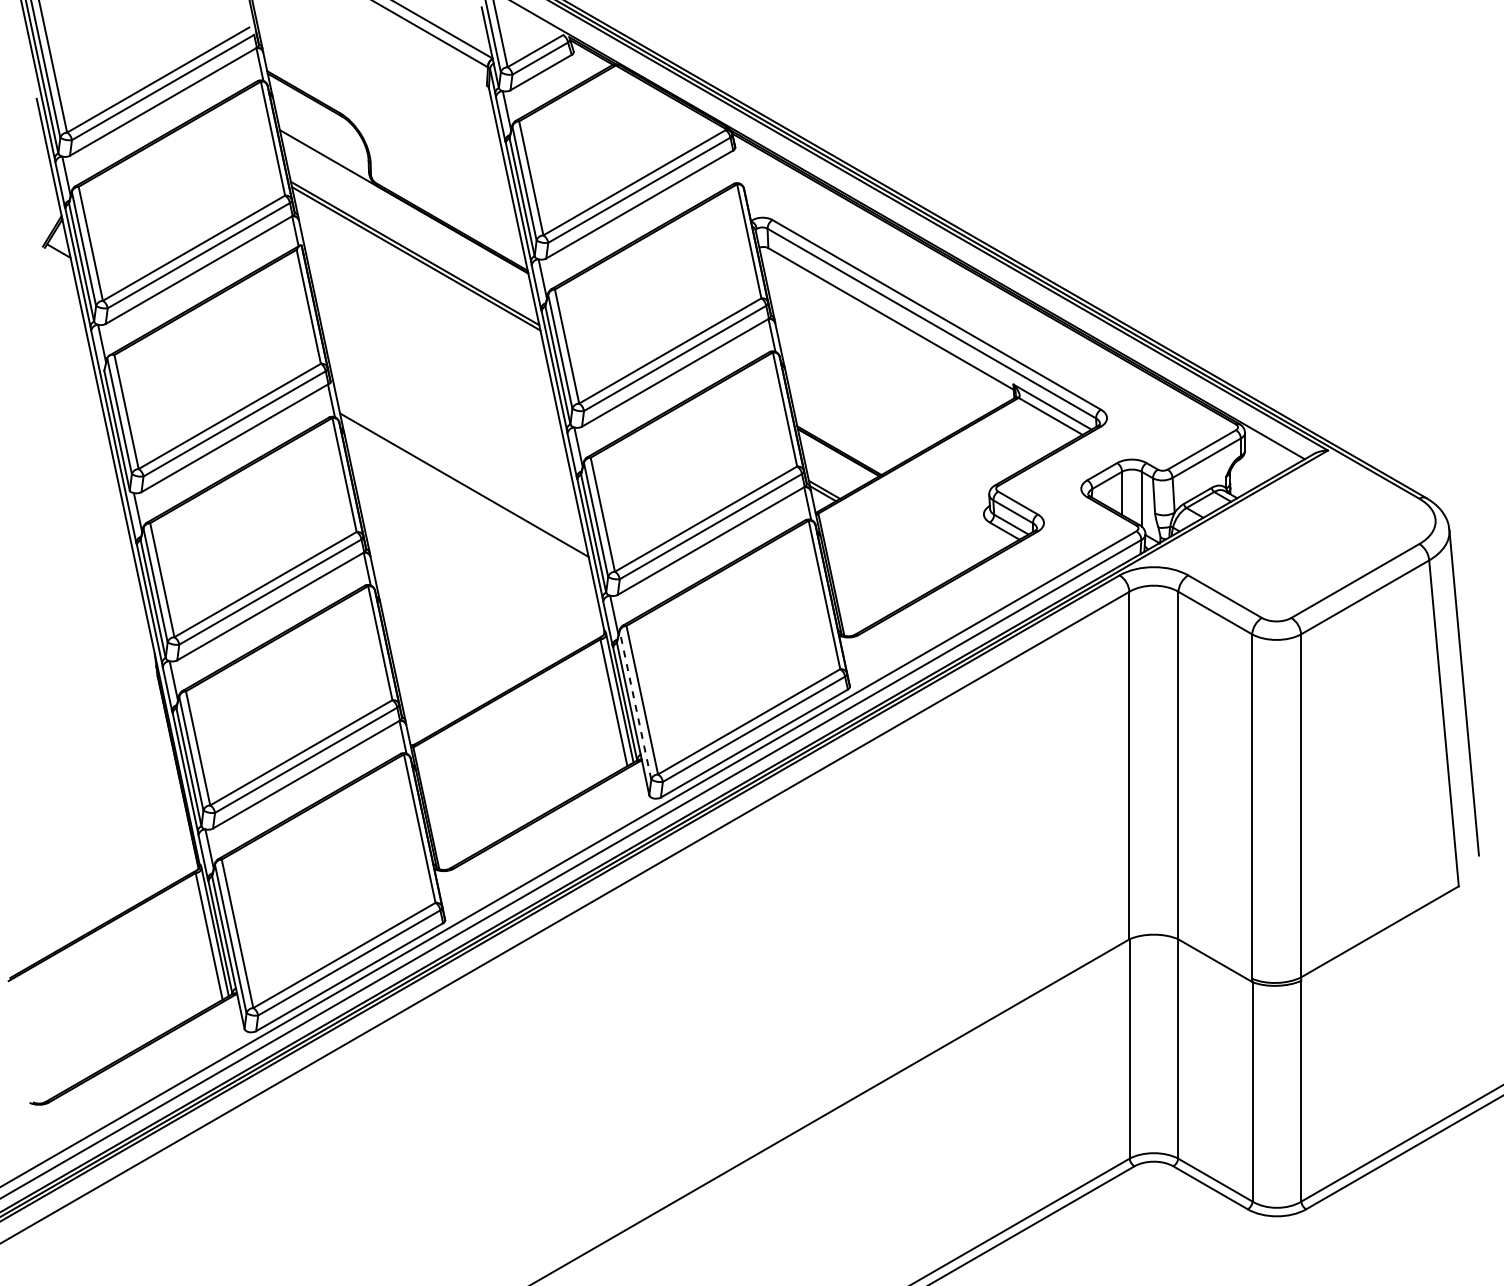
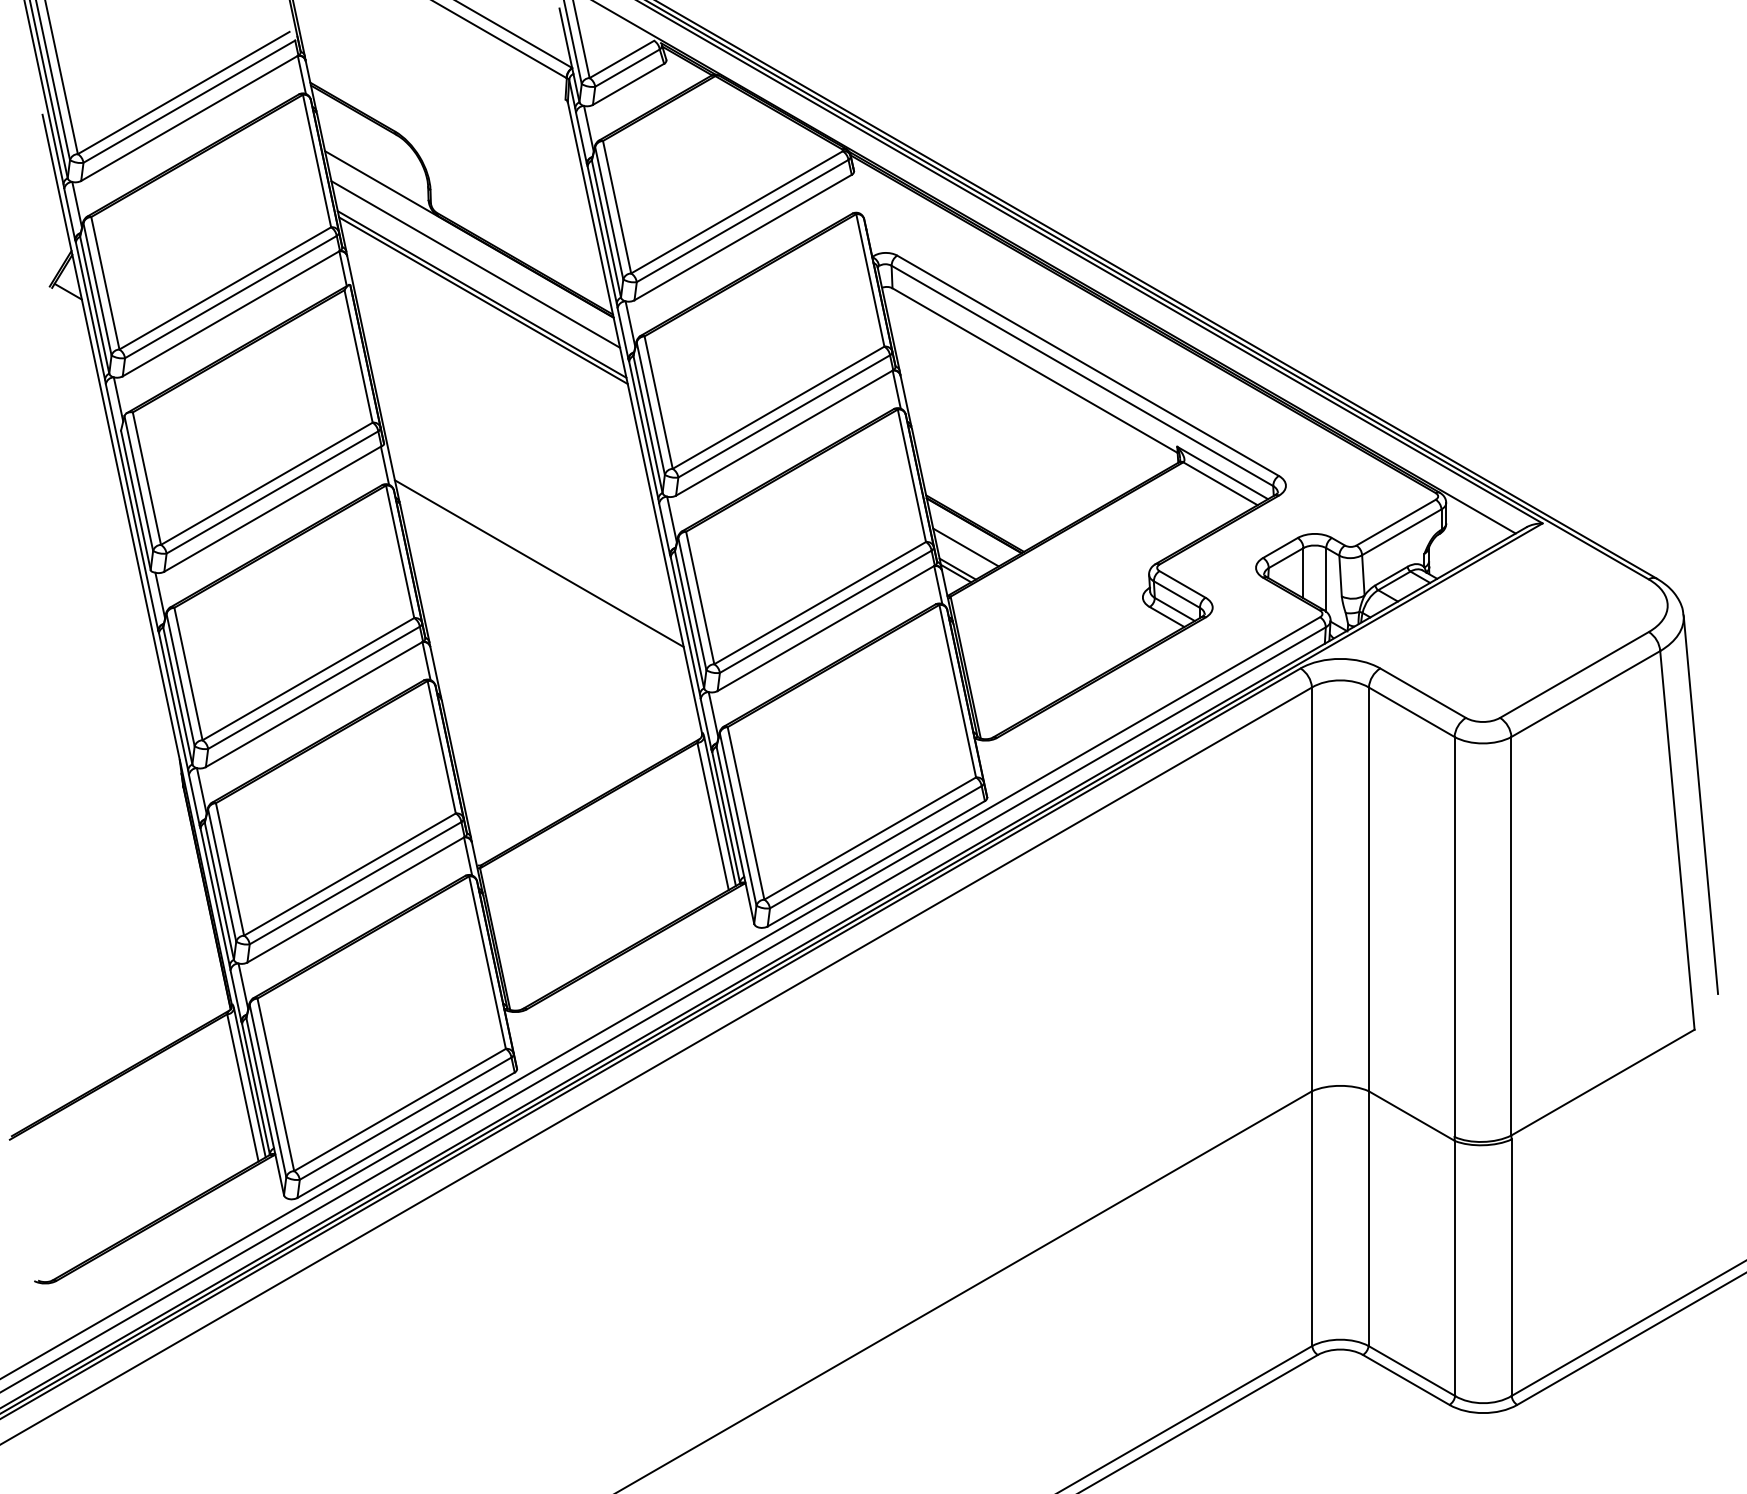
line: (409, 227) -> (475, 264), added
line: (831, 471) -> (965, 547), added
line: (635, 704) -> (738, 818), dashed -> solid

